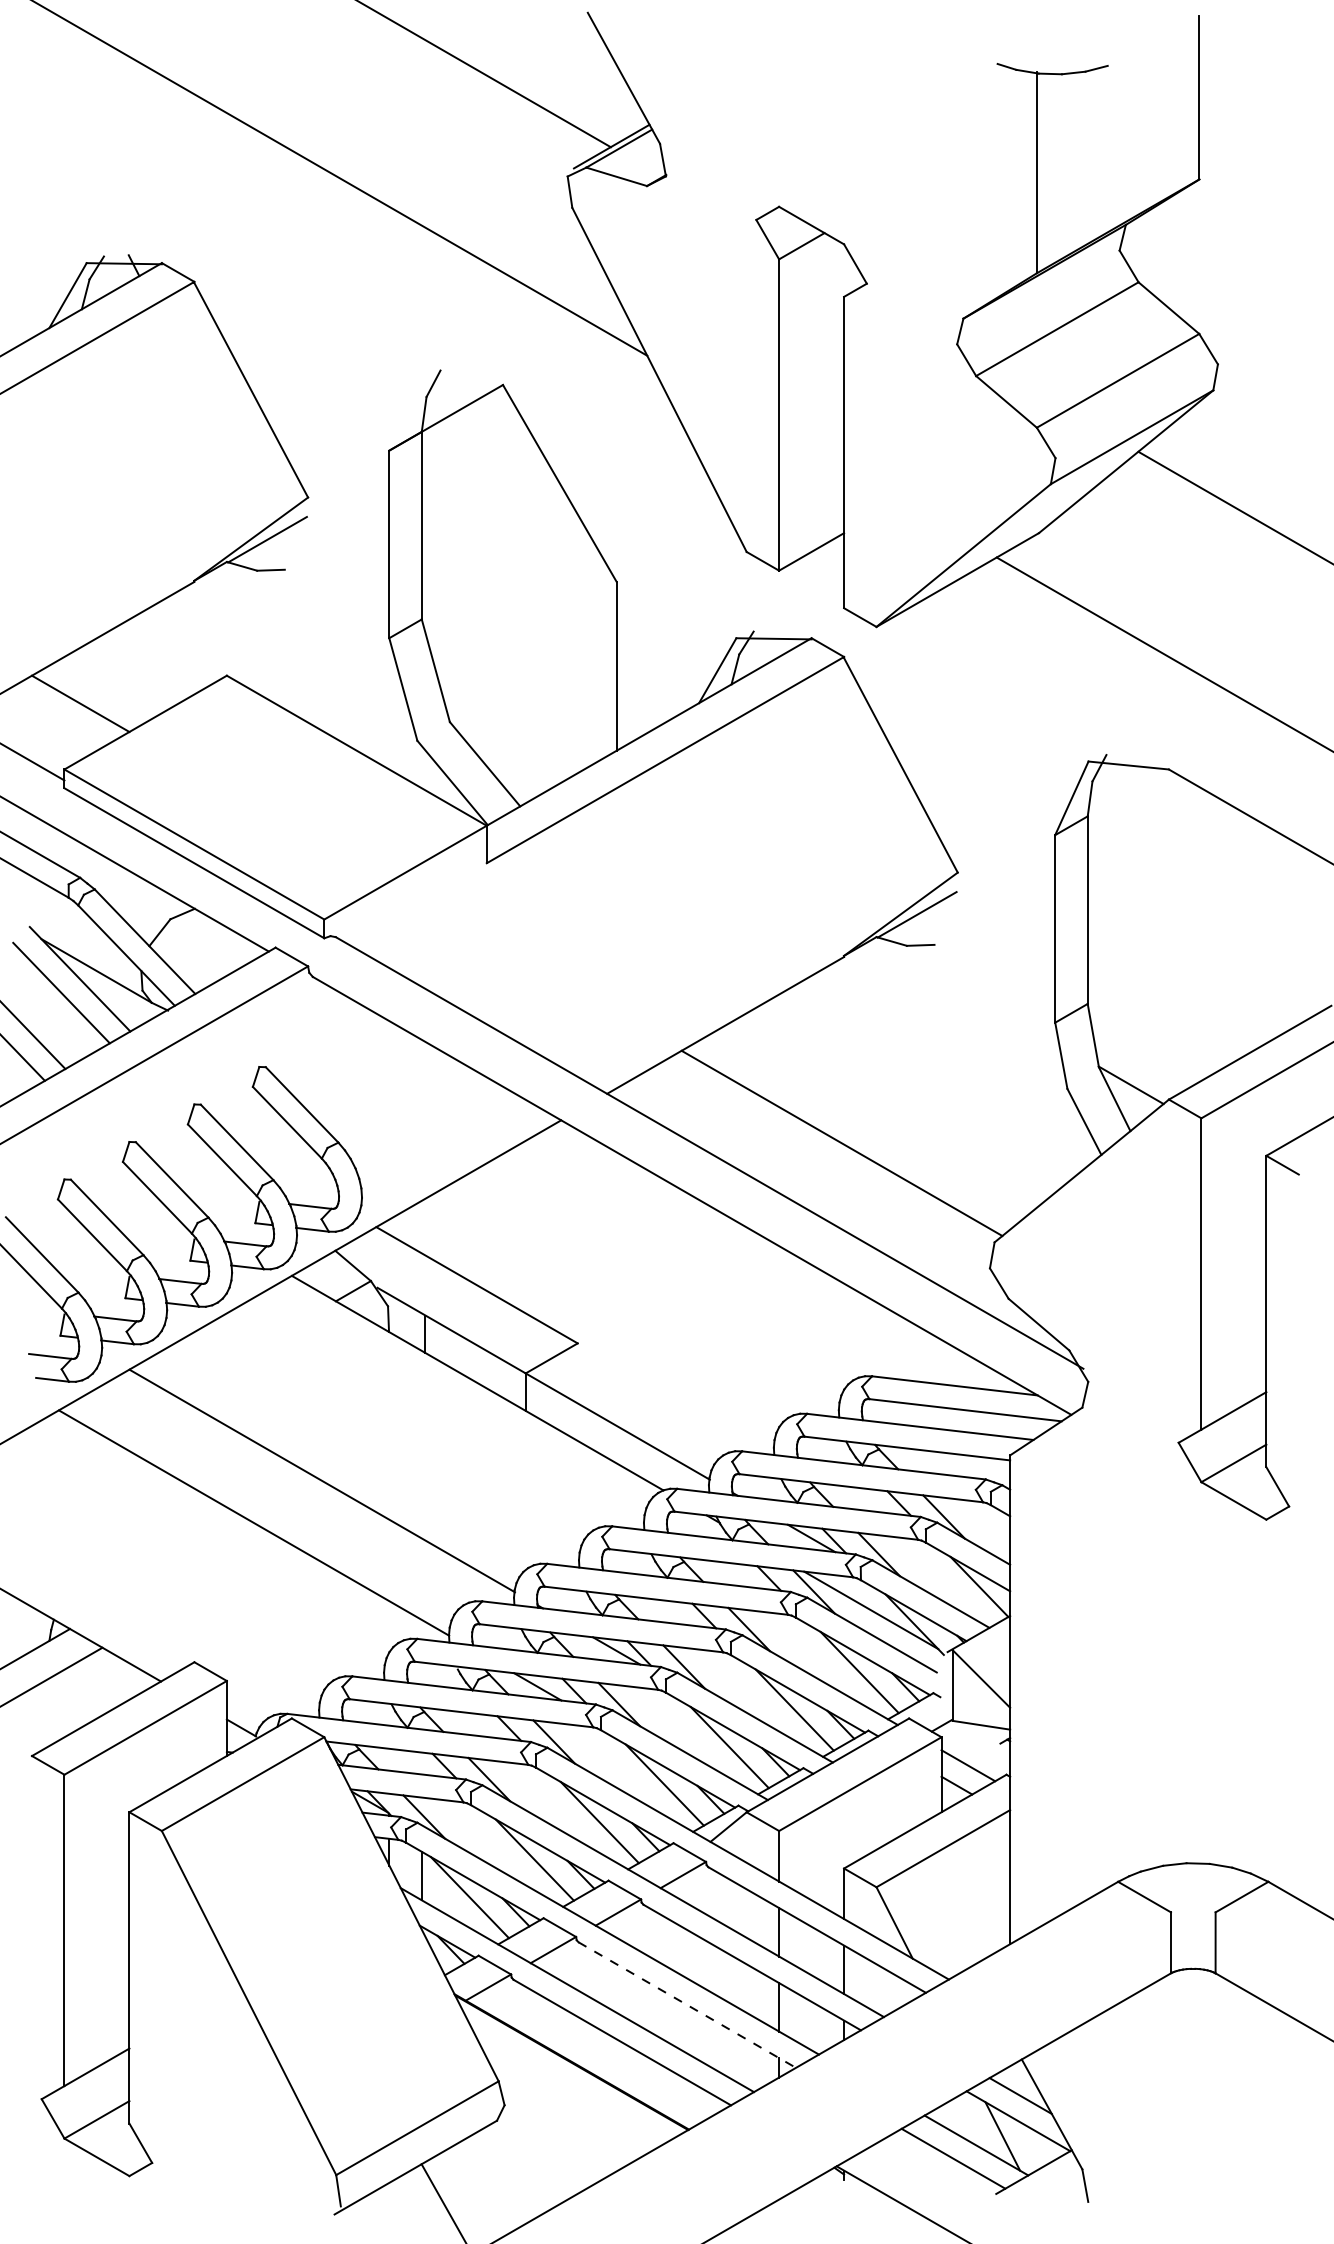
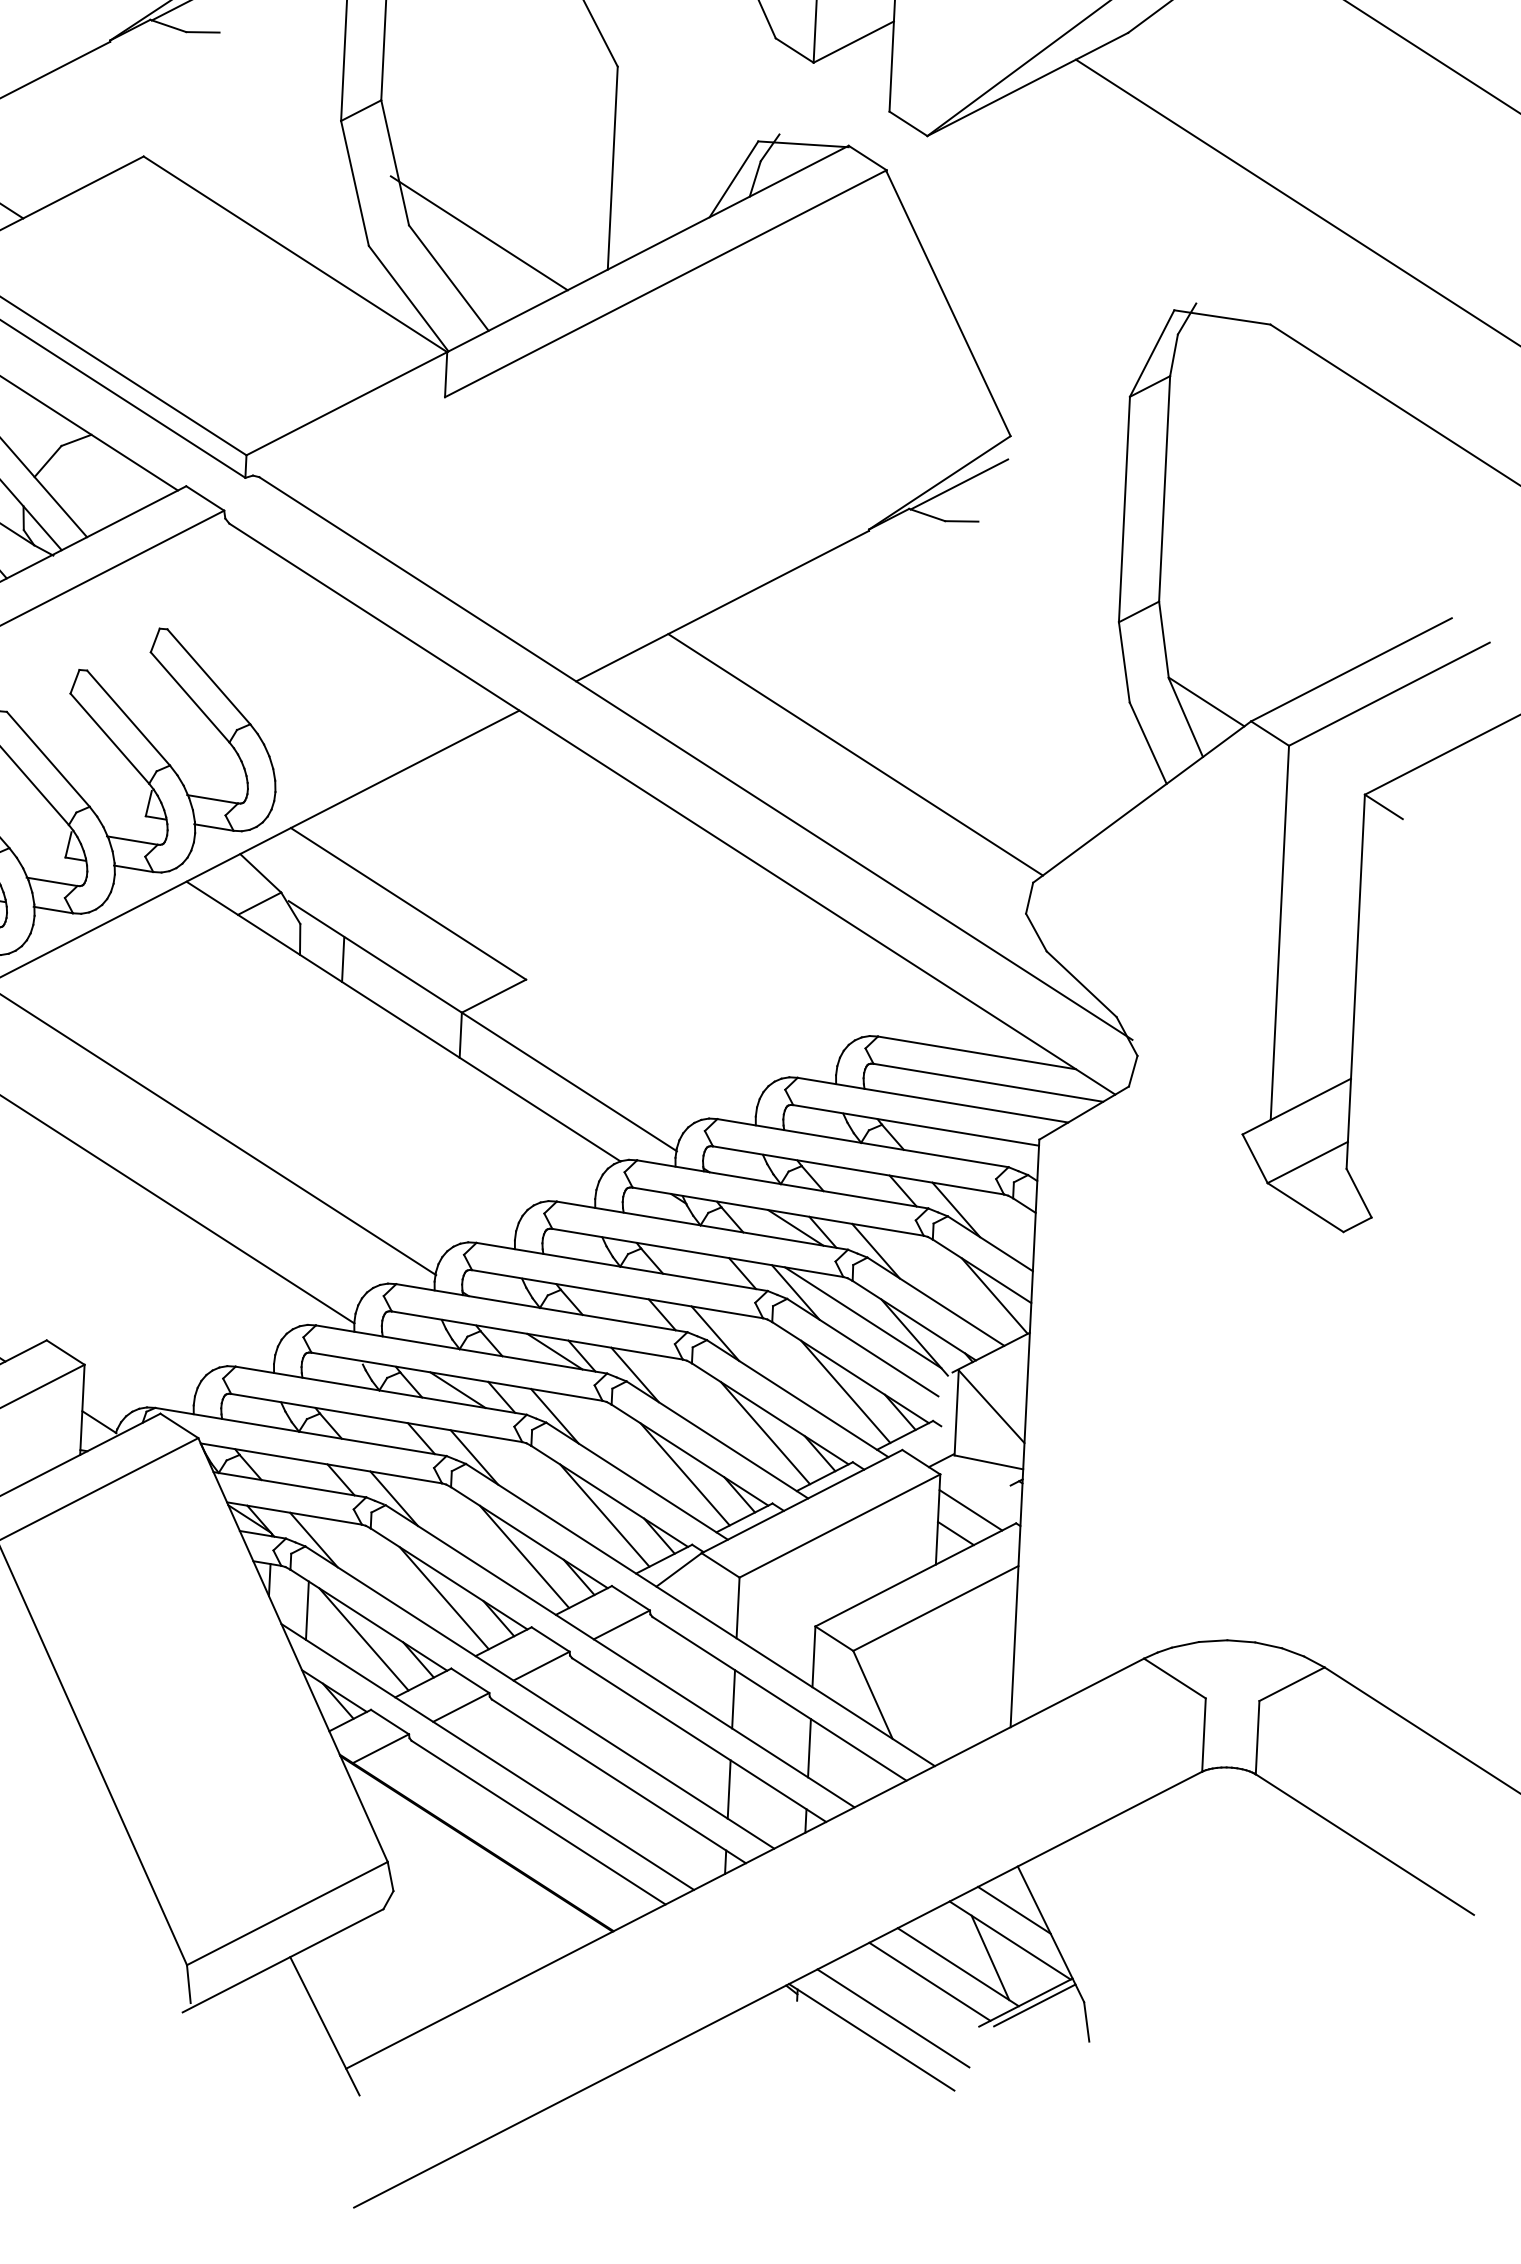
line: (508, 725) -> (479, 232), added
line: (687, 2005) -> (619, 1781), dashed -> solid
line: (1041, 2174) -> (1034, 2005), added
line: (924, 2190) -> (893, 2018), added

